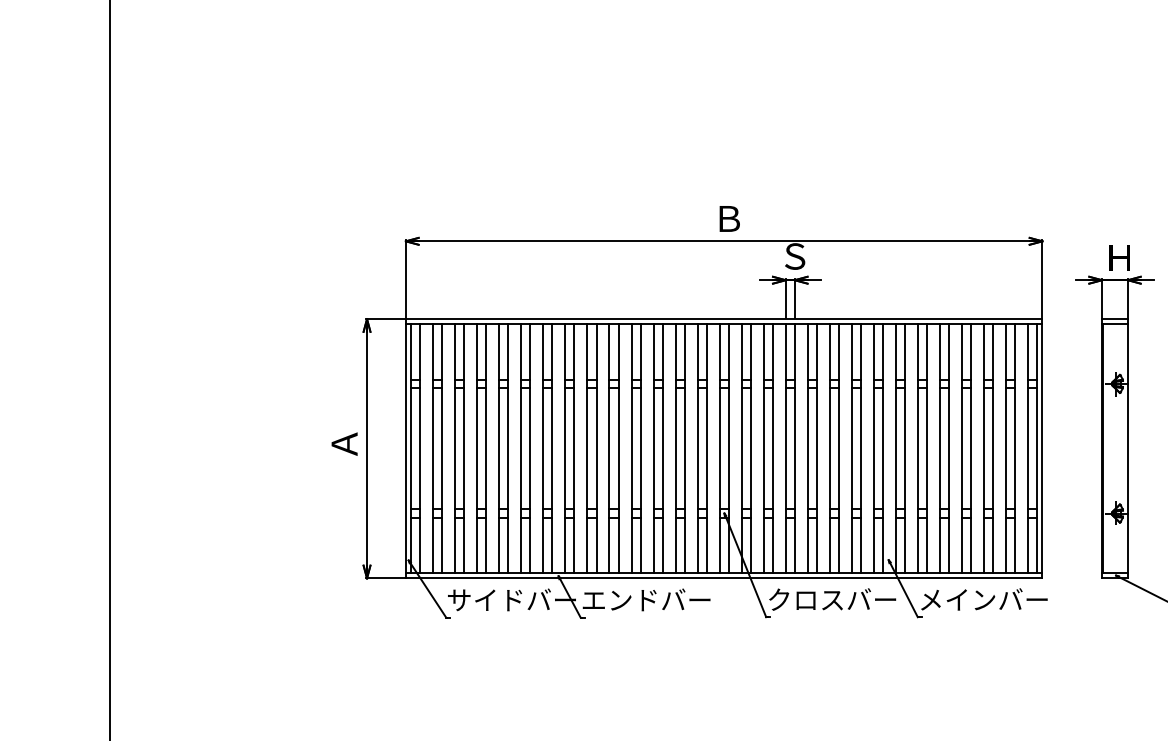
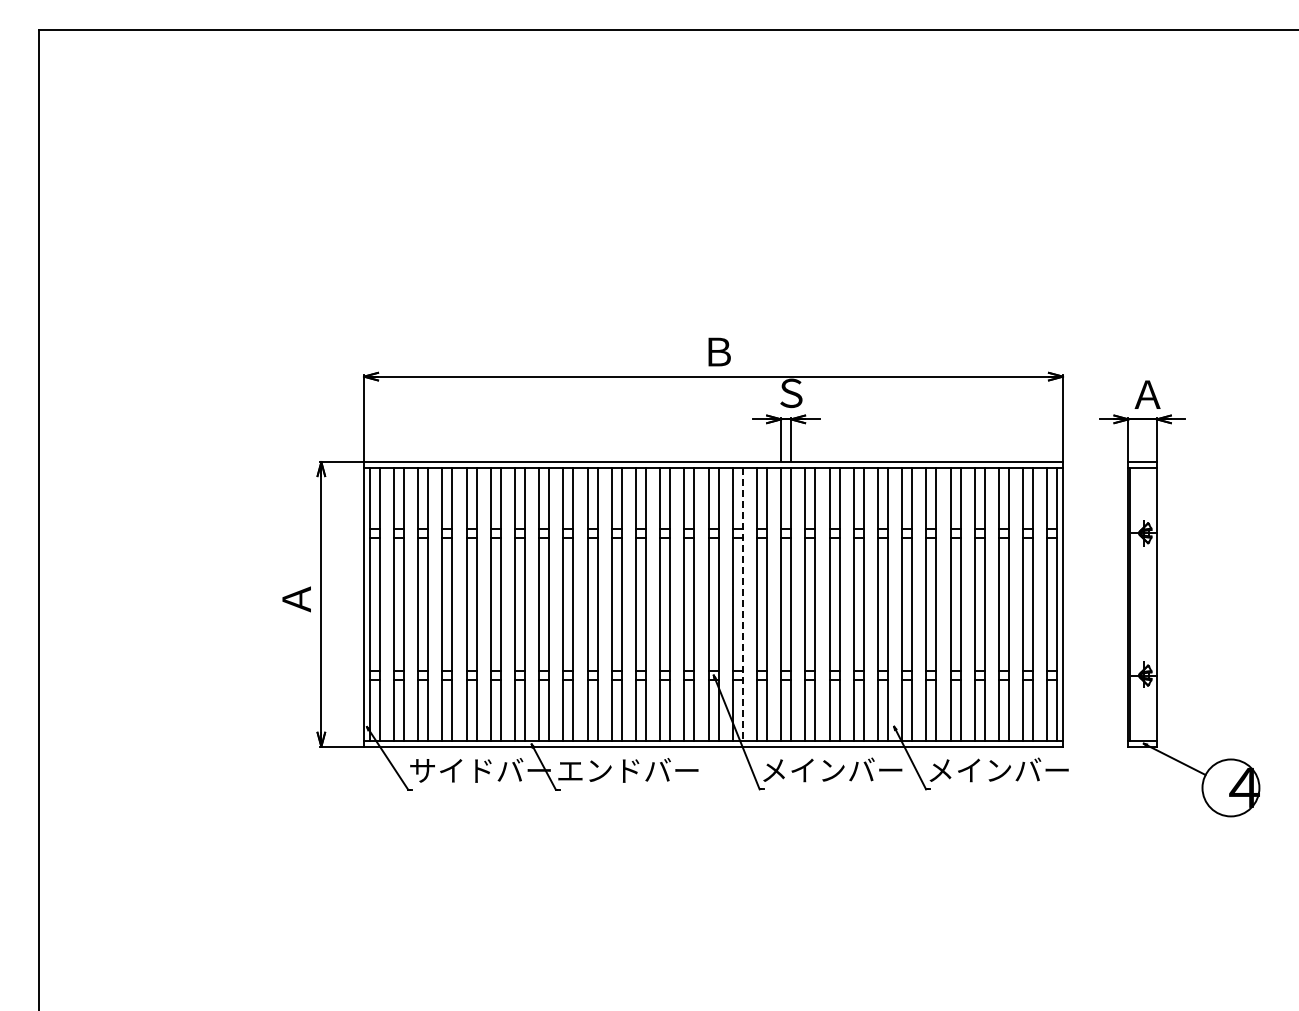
text: (1119, 257) -> (1147, 394), Ｈ -> Ａ
line: (750, 448) -> (742, 604), solid -> dashed
text: (806, 600) -> (803, 770), クロスバー -> メインバー

